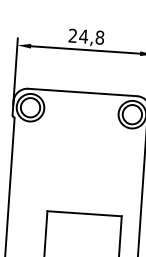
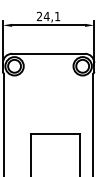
text: (99, 37) -> (57, 16), 24,8 -> 24,1

